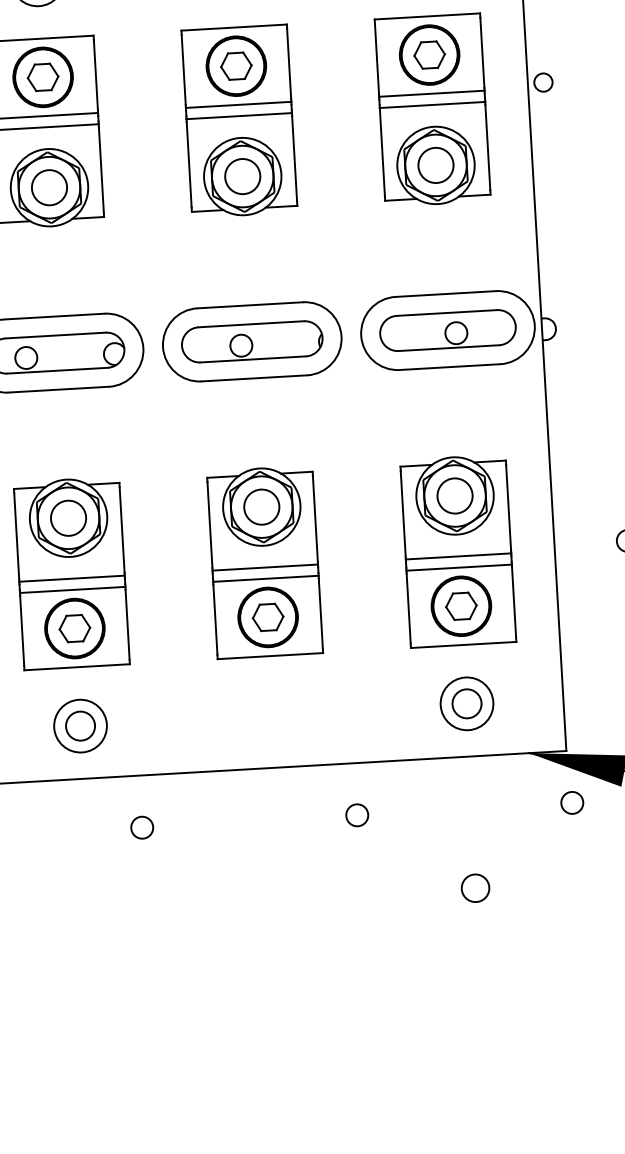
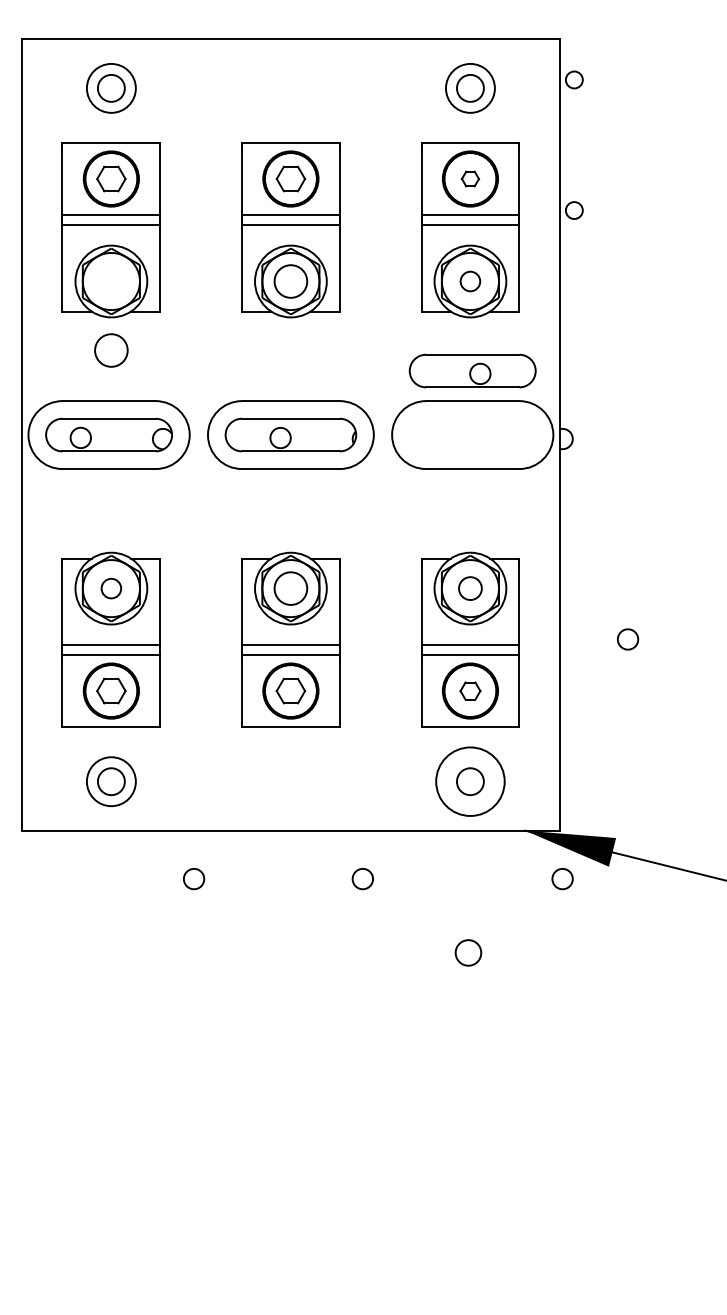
part: (429, 54) -> (470, 178), size x0.6
circle: (436, 165) -> (470, 281), size x0.6
circle: (49, 187) -> (111, 350), moved
part: (447, 329) -> (472, 370), moved
circle: (455, 495) -> (470, 588), size x0.7
circle: (68, 518) -> (111, 588), size x0.6
part: (461, 605) -> (470, 690), size x0.7
circle: (466, 703) -> (469, 781), size x1.4
circle: (142, 828) -> (194, 879), moved

